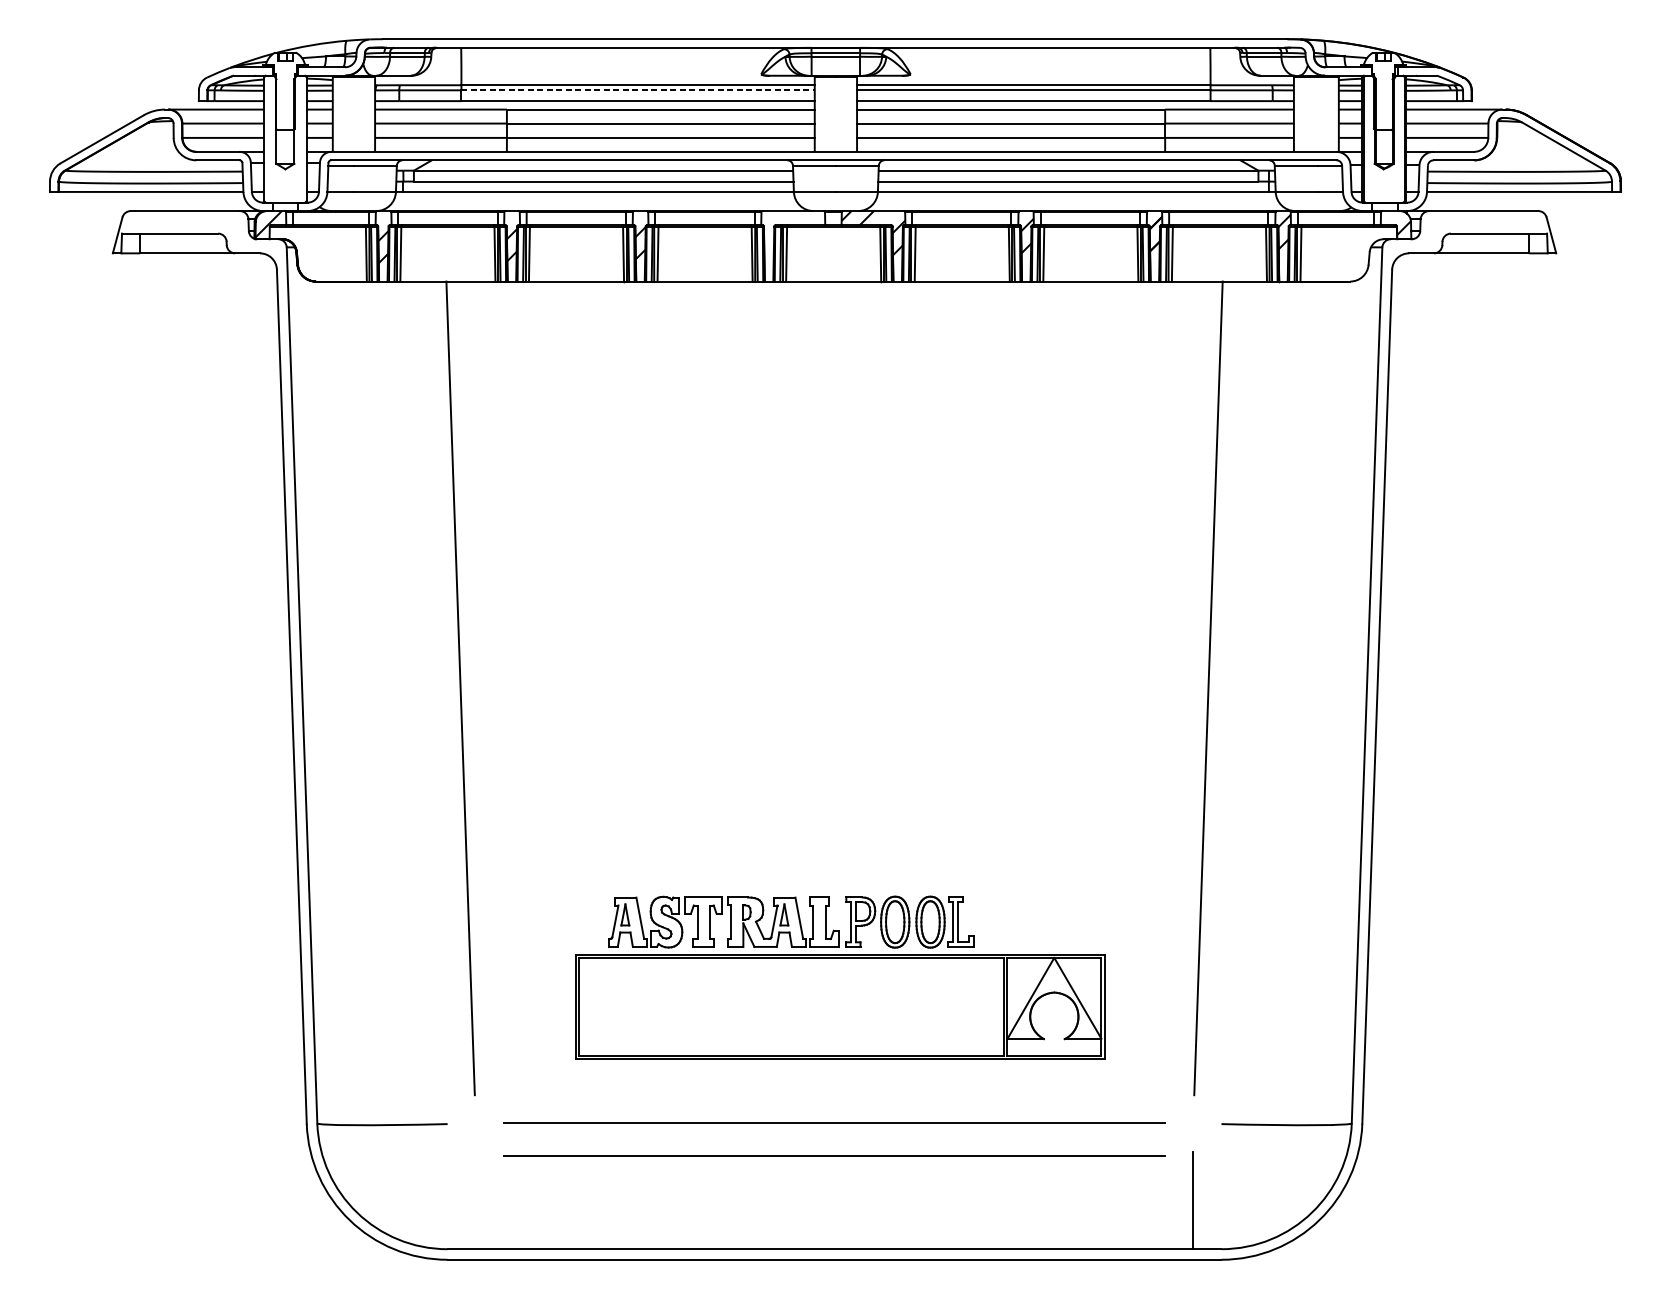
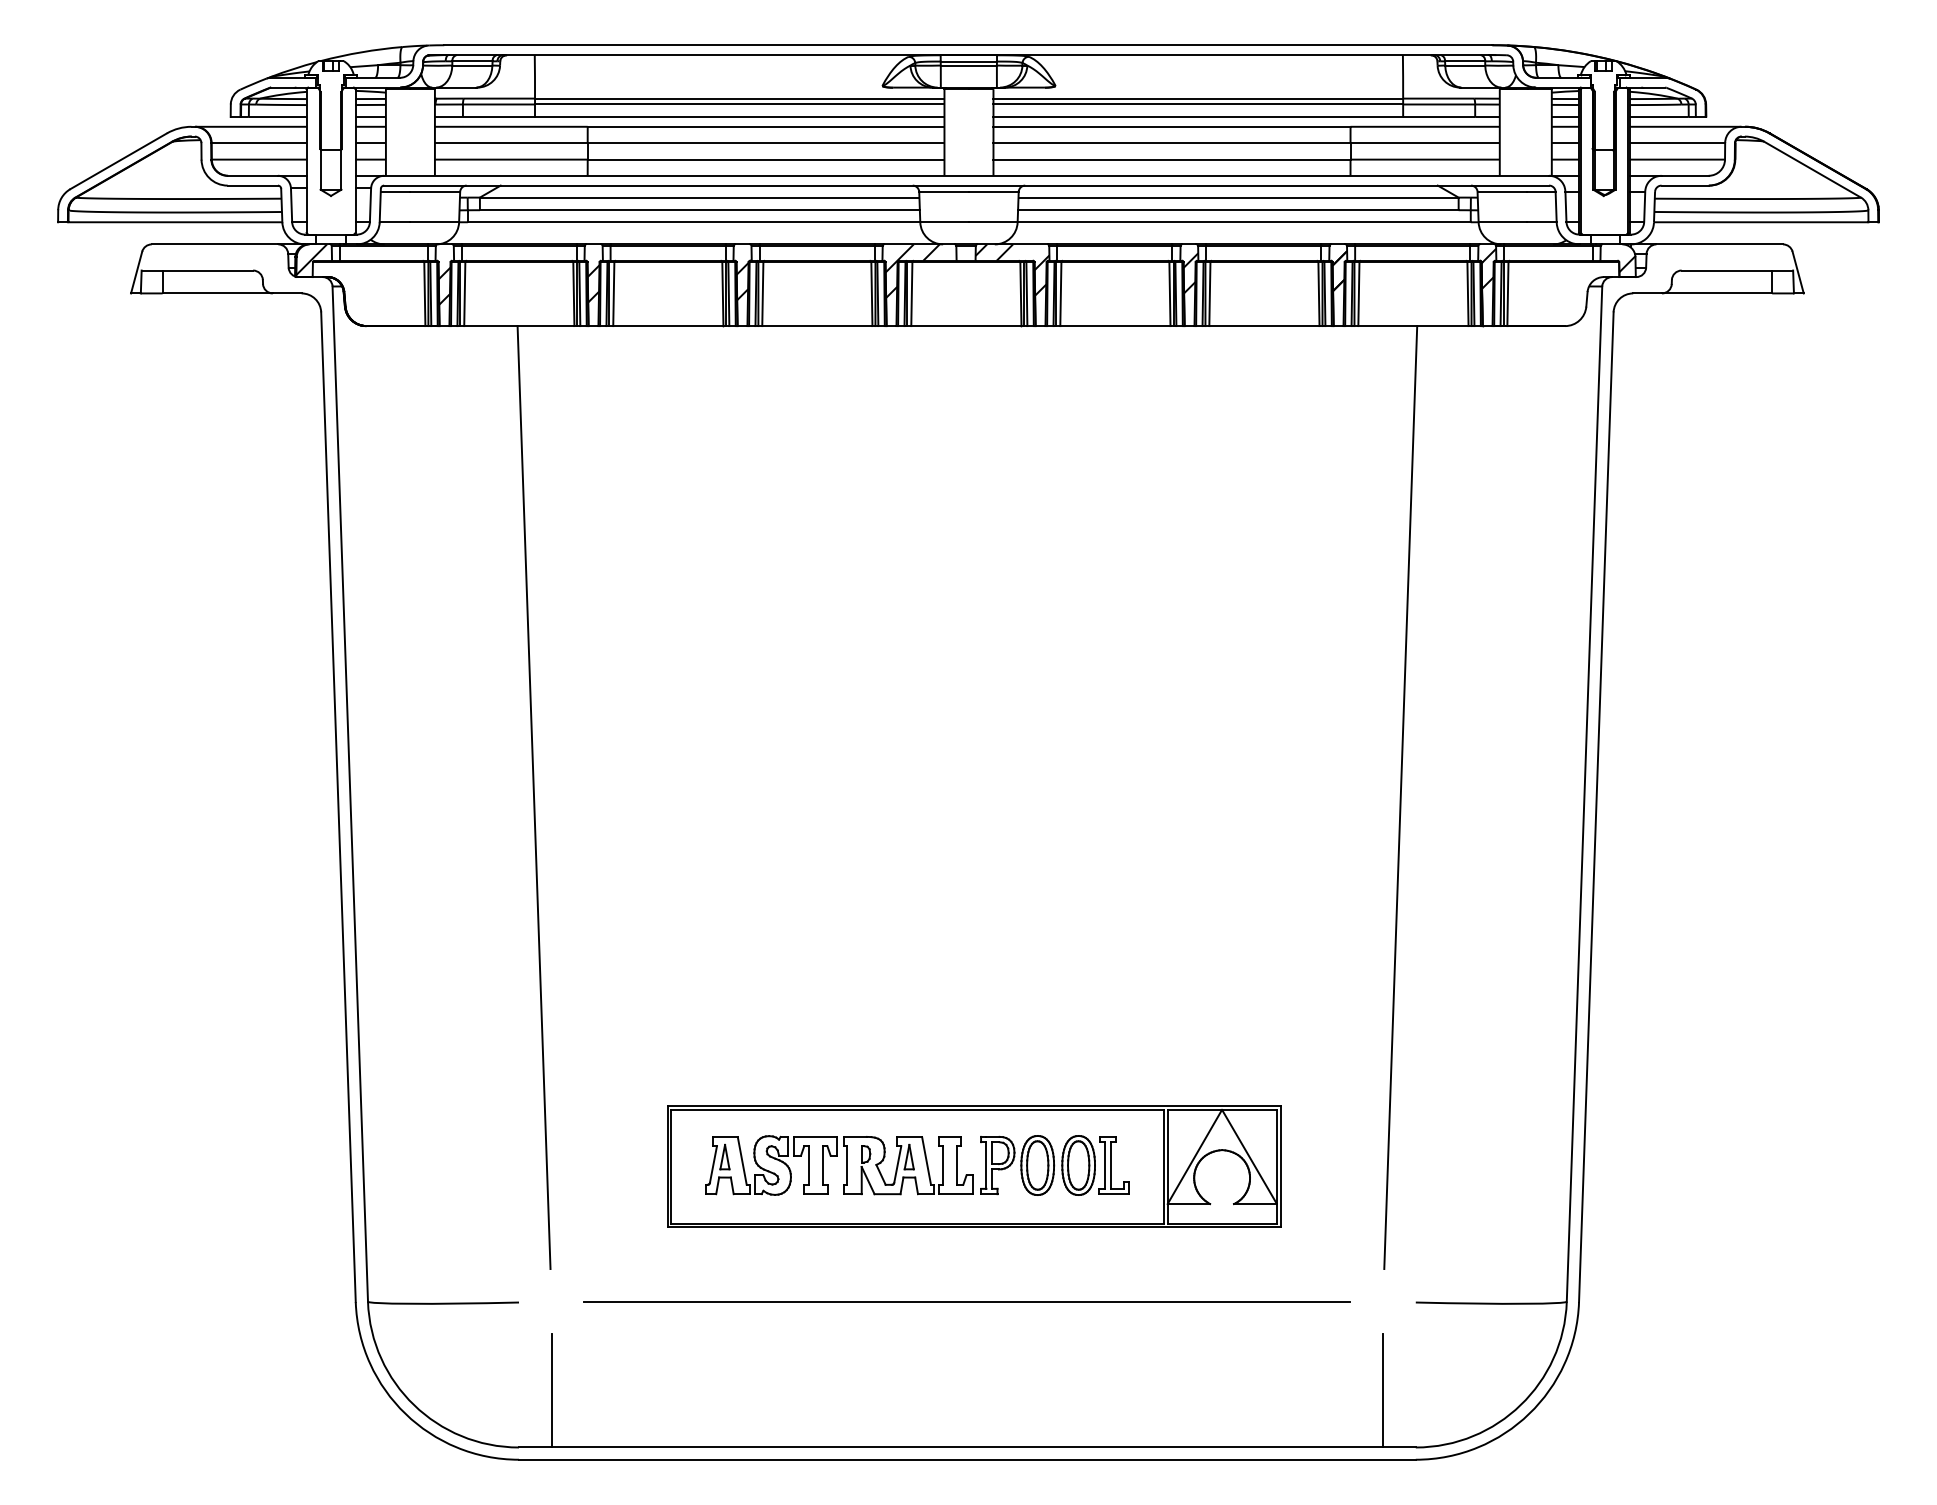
line: (637, 90) -> (739, 104), dashed -> solid
hatch: (787, 233) -> (912, 270), added
part: (791, 922) -> (917, 1165), moved
line: (833, 1156) -> (966, 1339), removed
line: (475, 1200) -> (551, 1390), added

